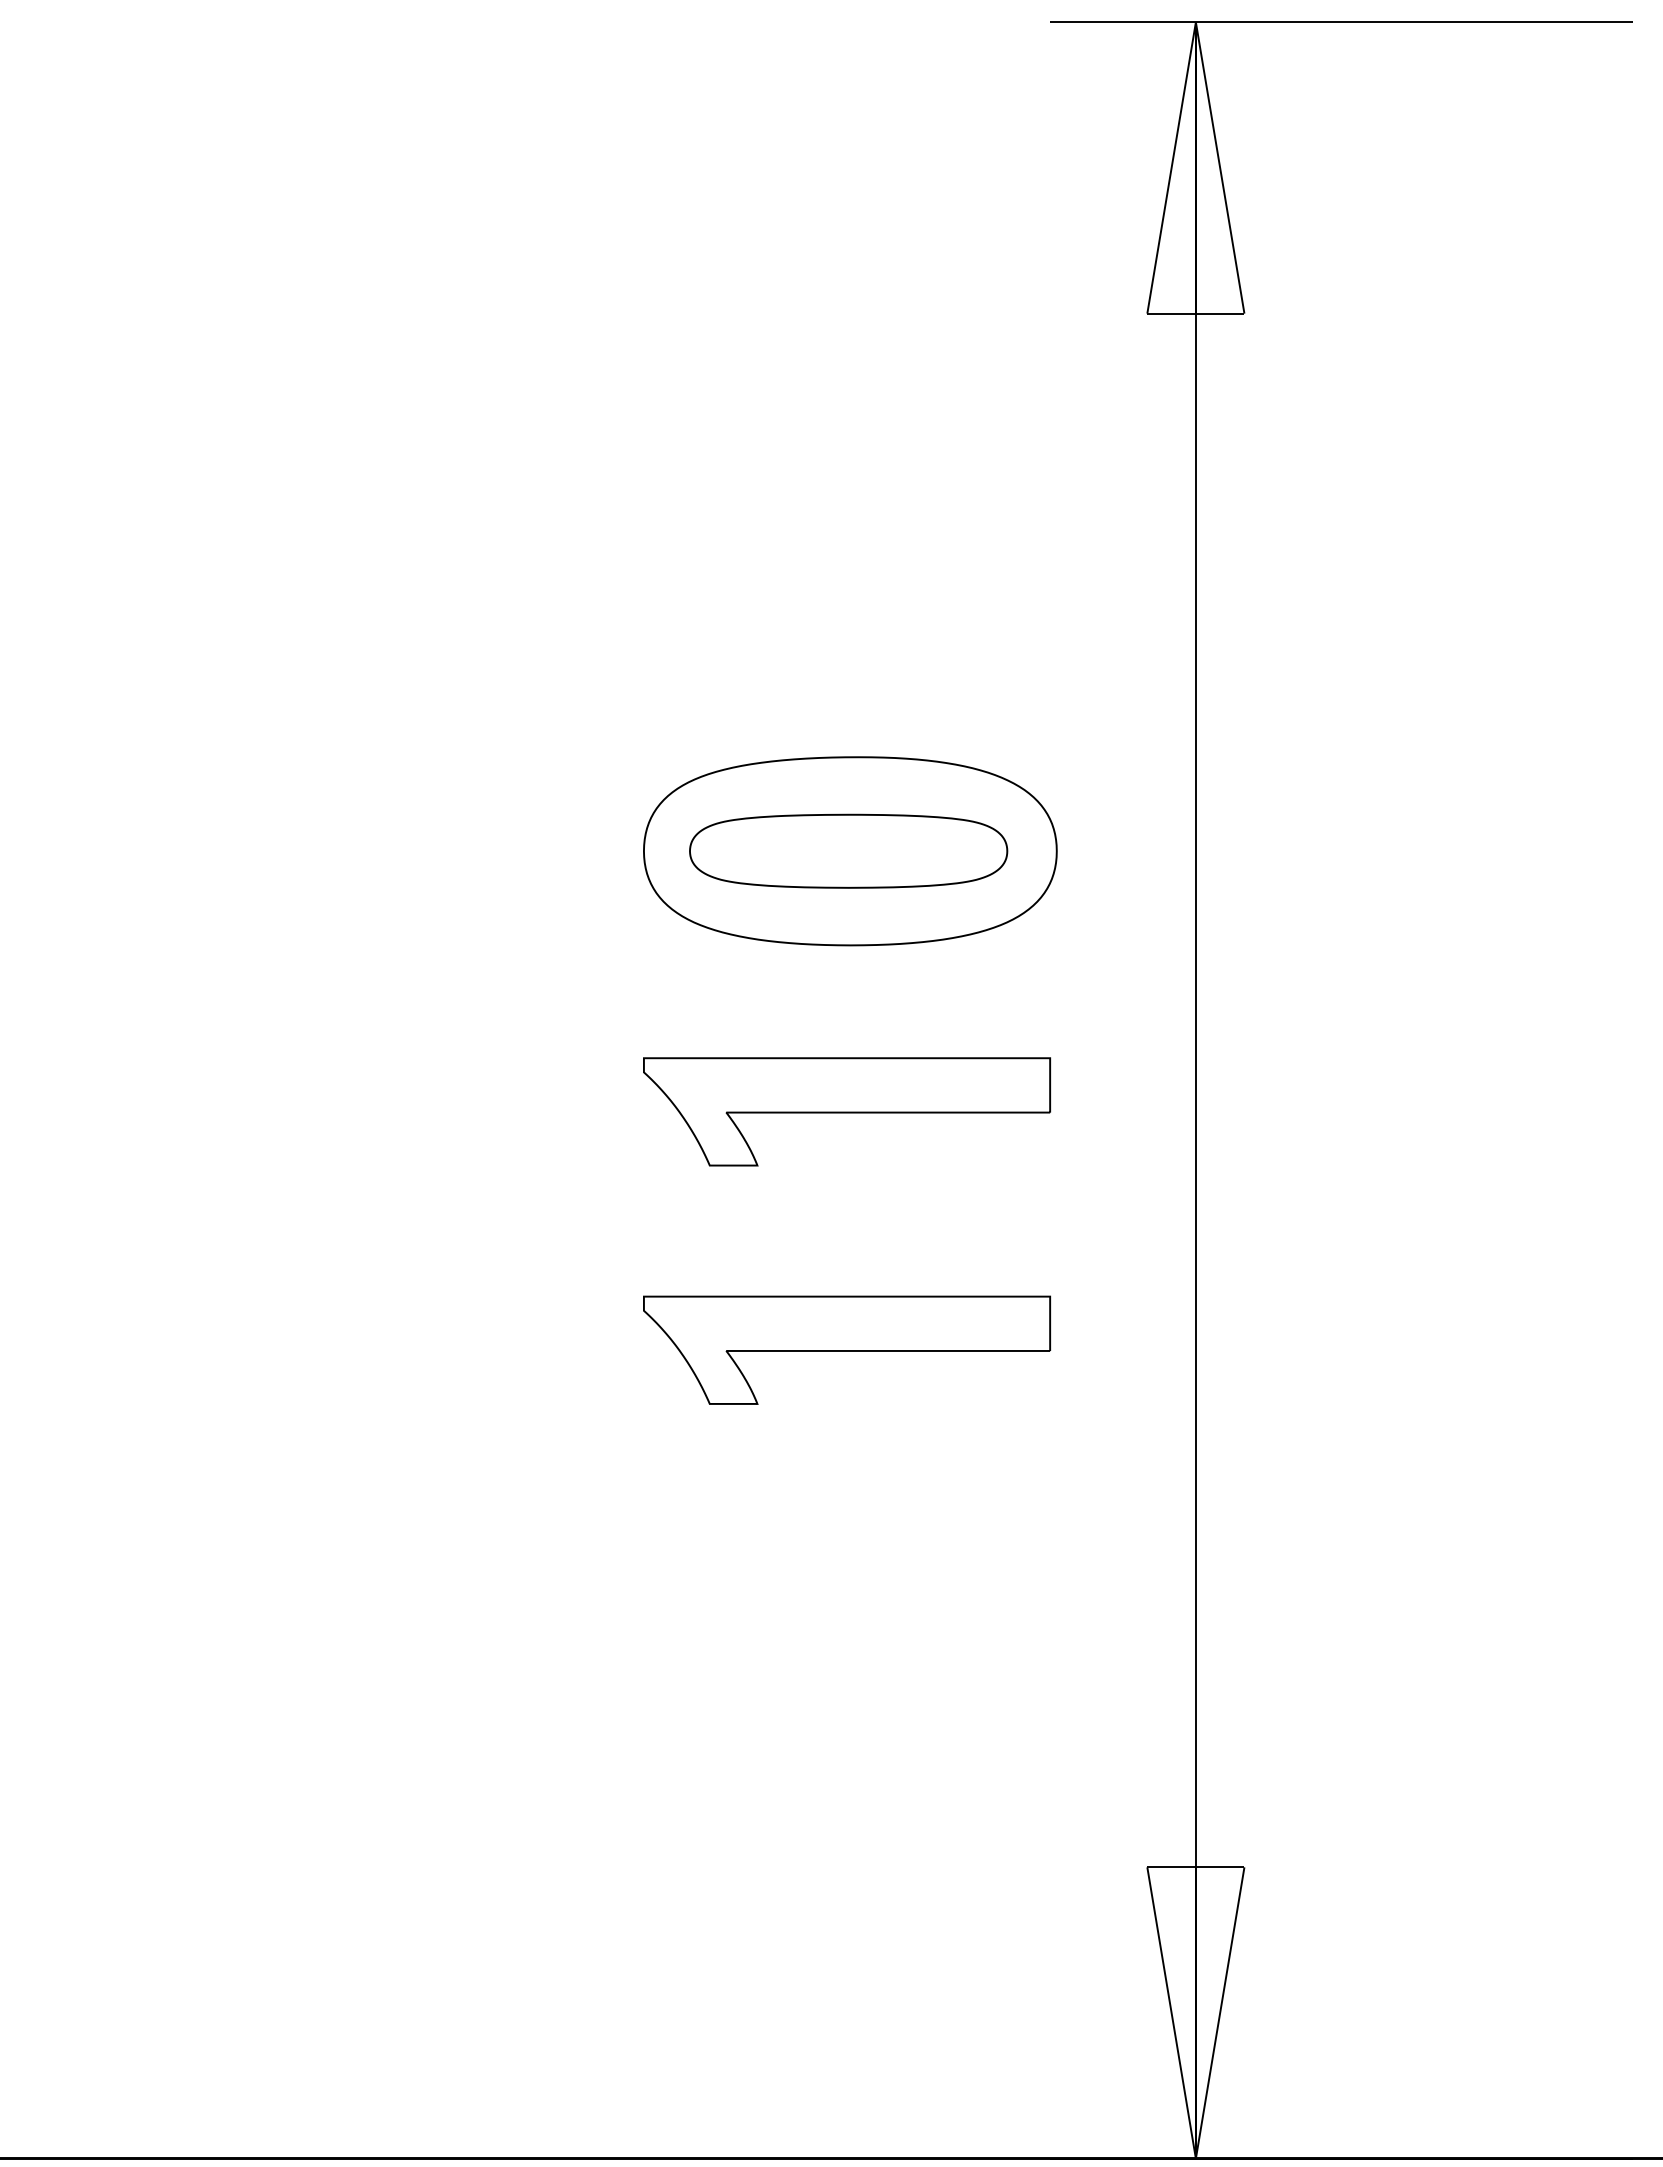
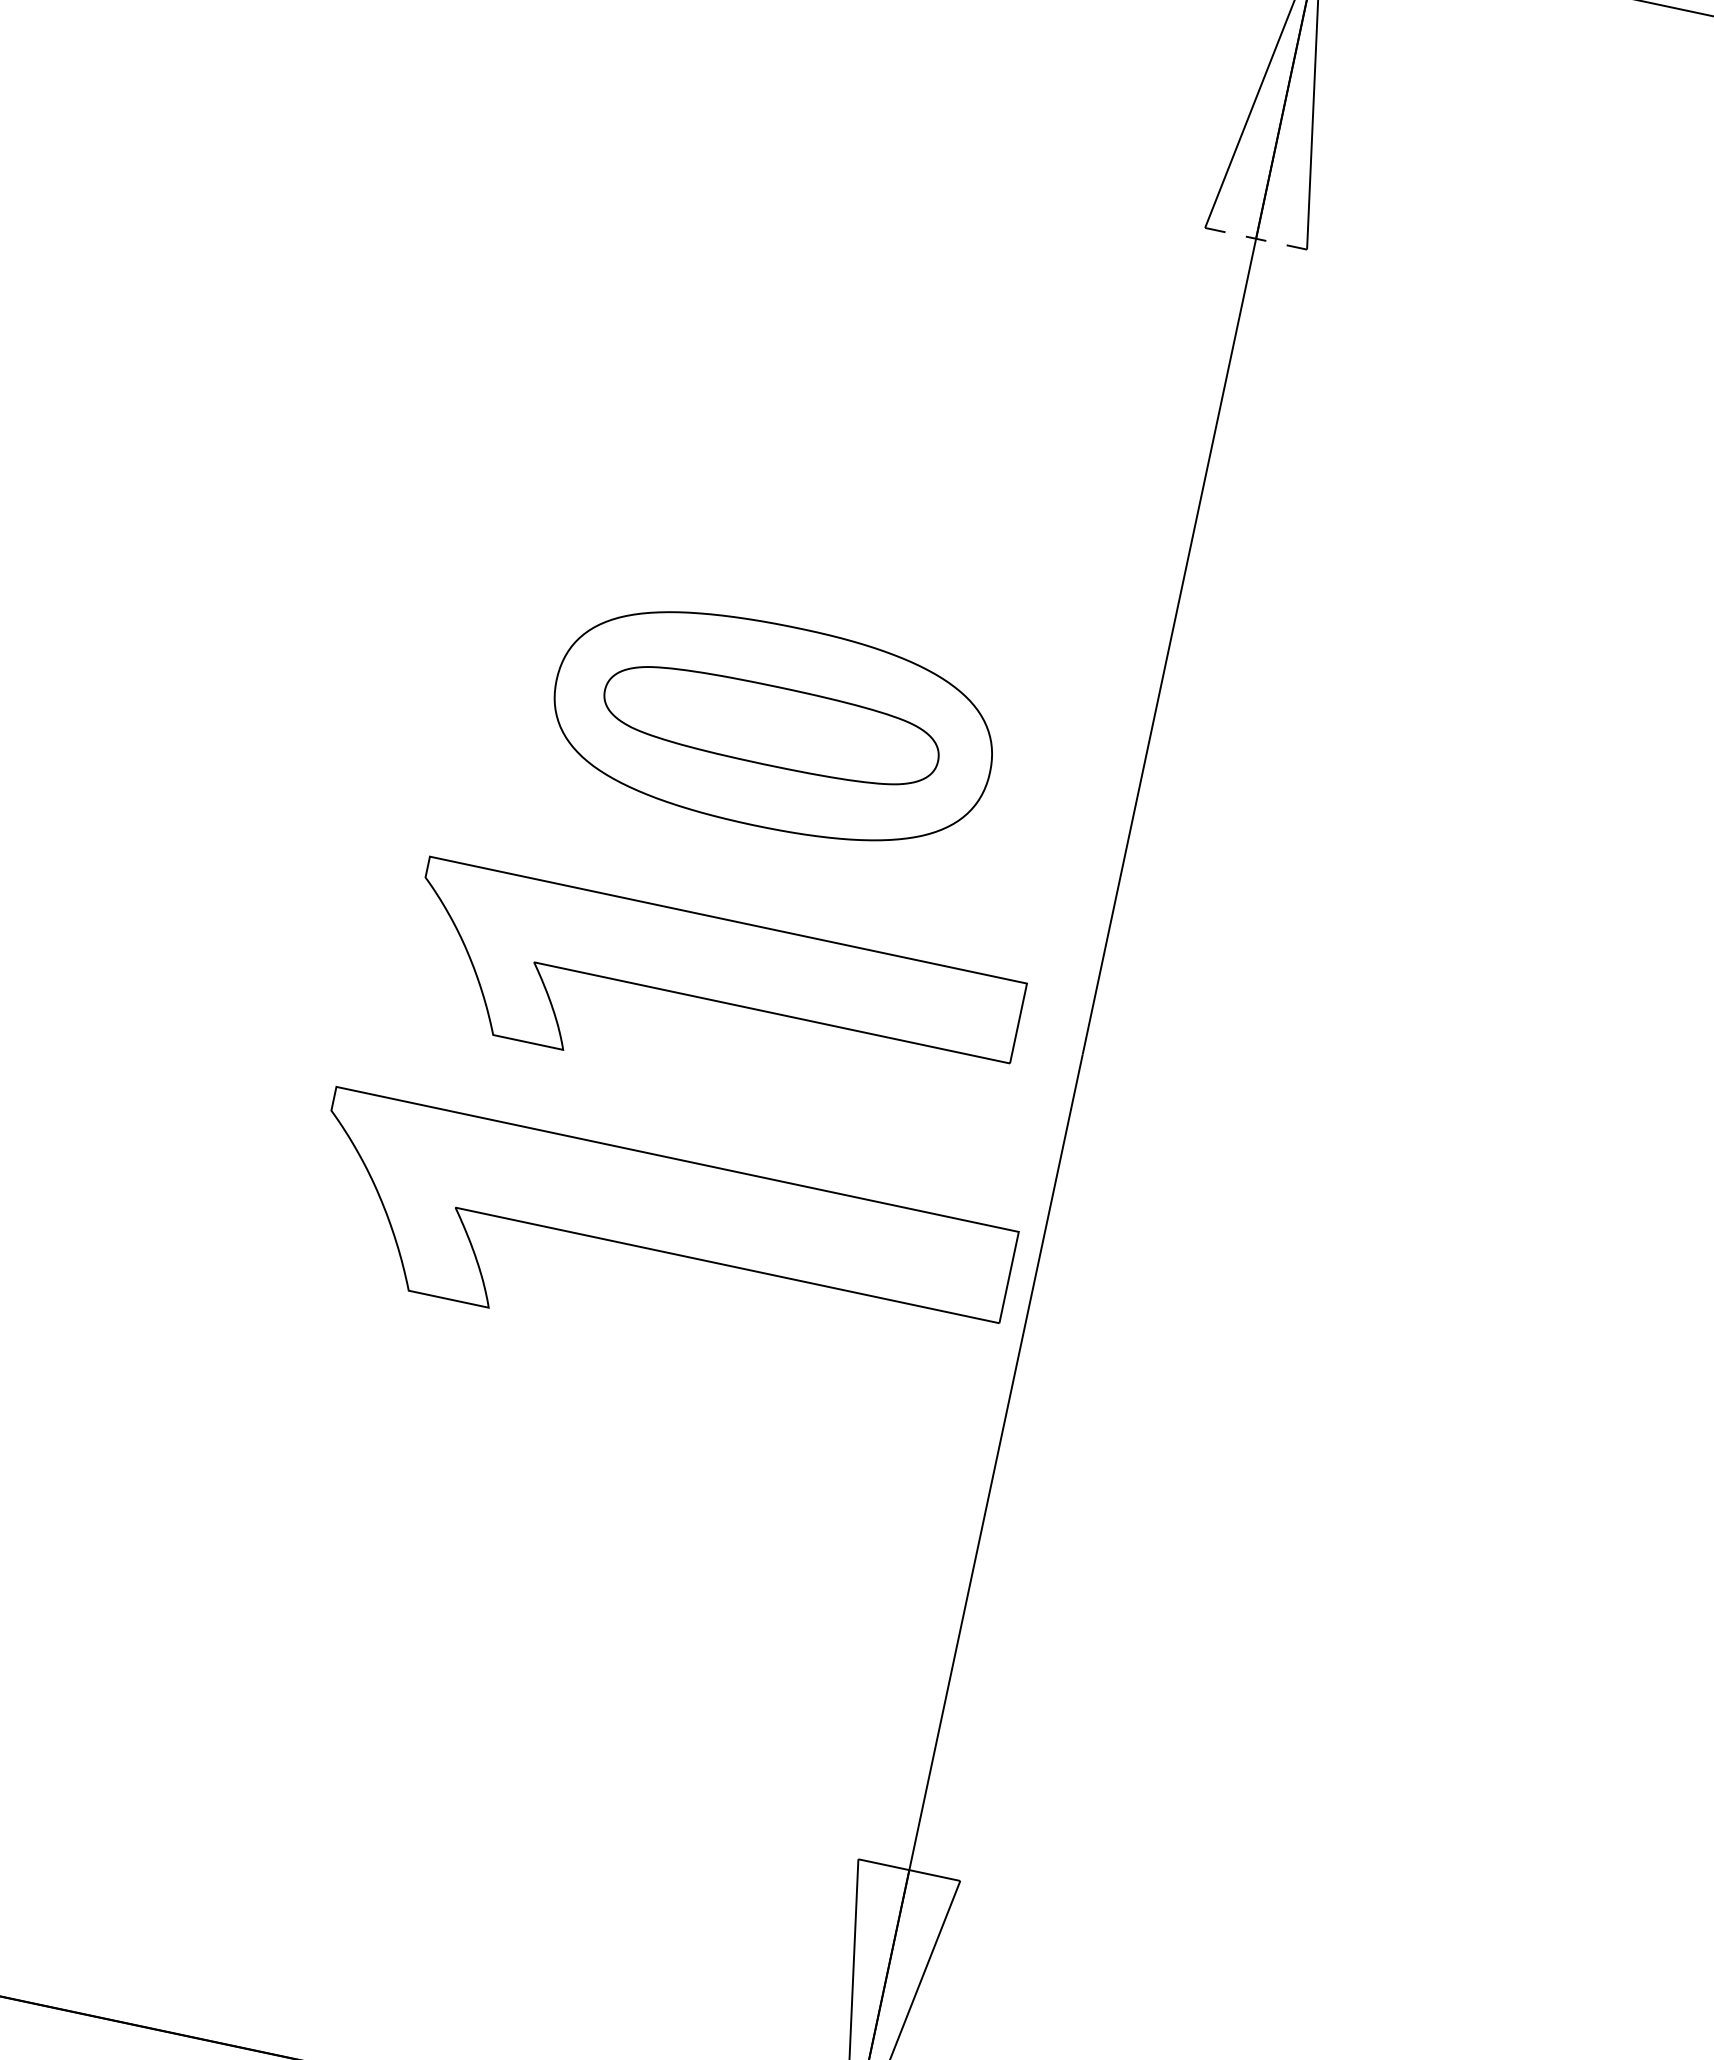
line: (1195, 313) -> (1255, 238), solid -> dashed
part: (846, 1111) -> (711, 998), size x1.4
part: (846, 1349) -> (658, 1248), size x1.6

